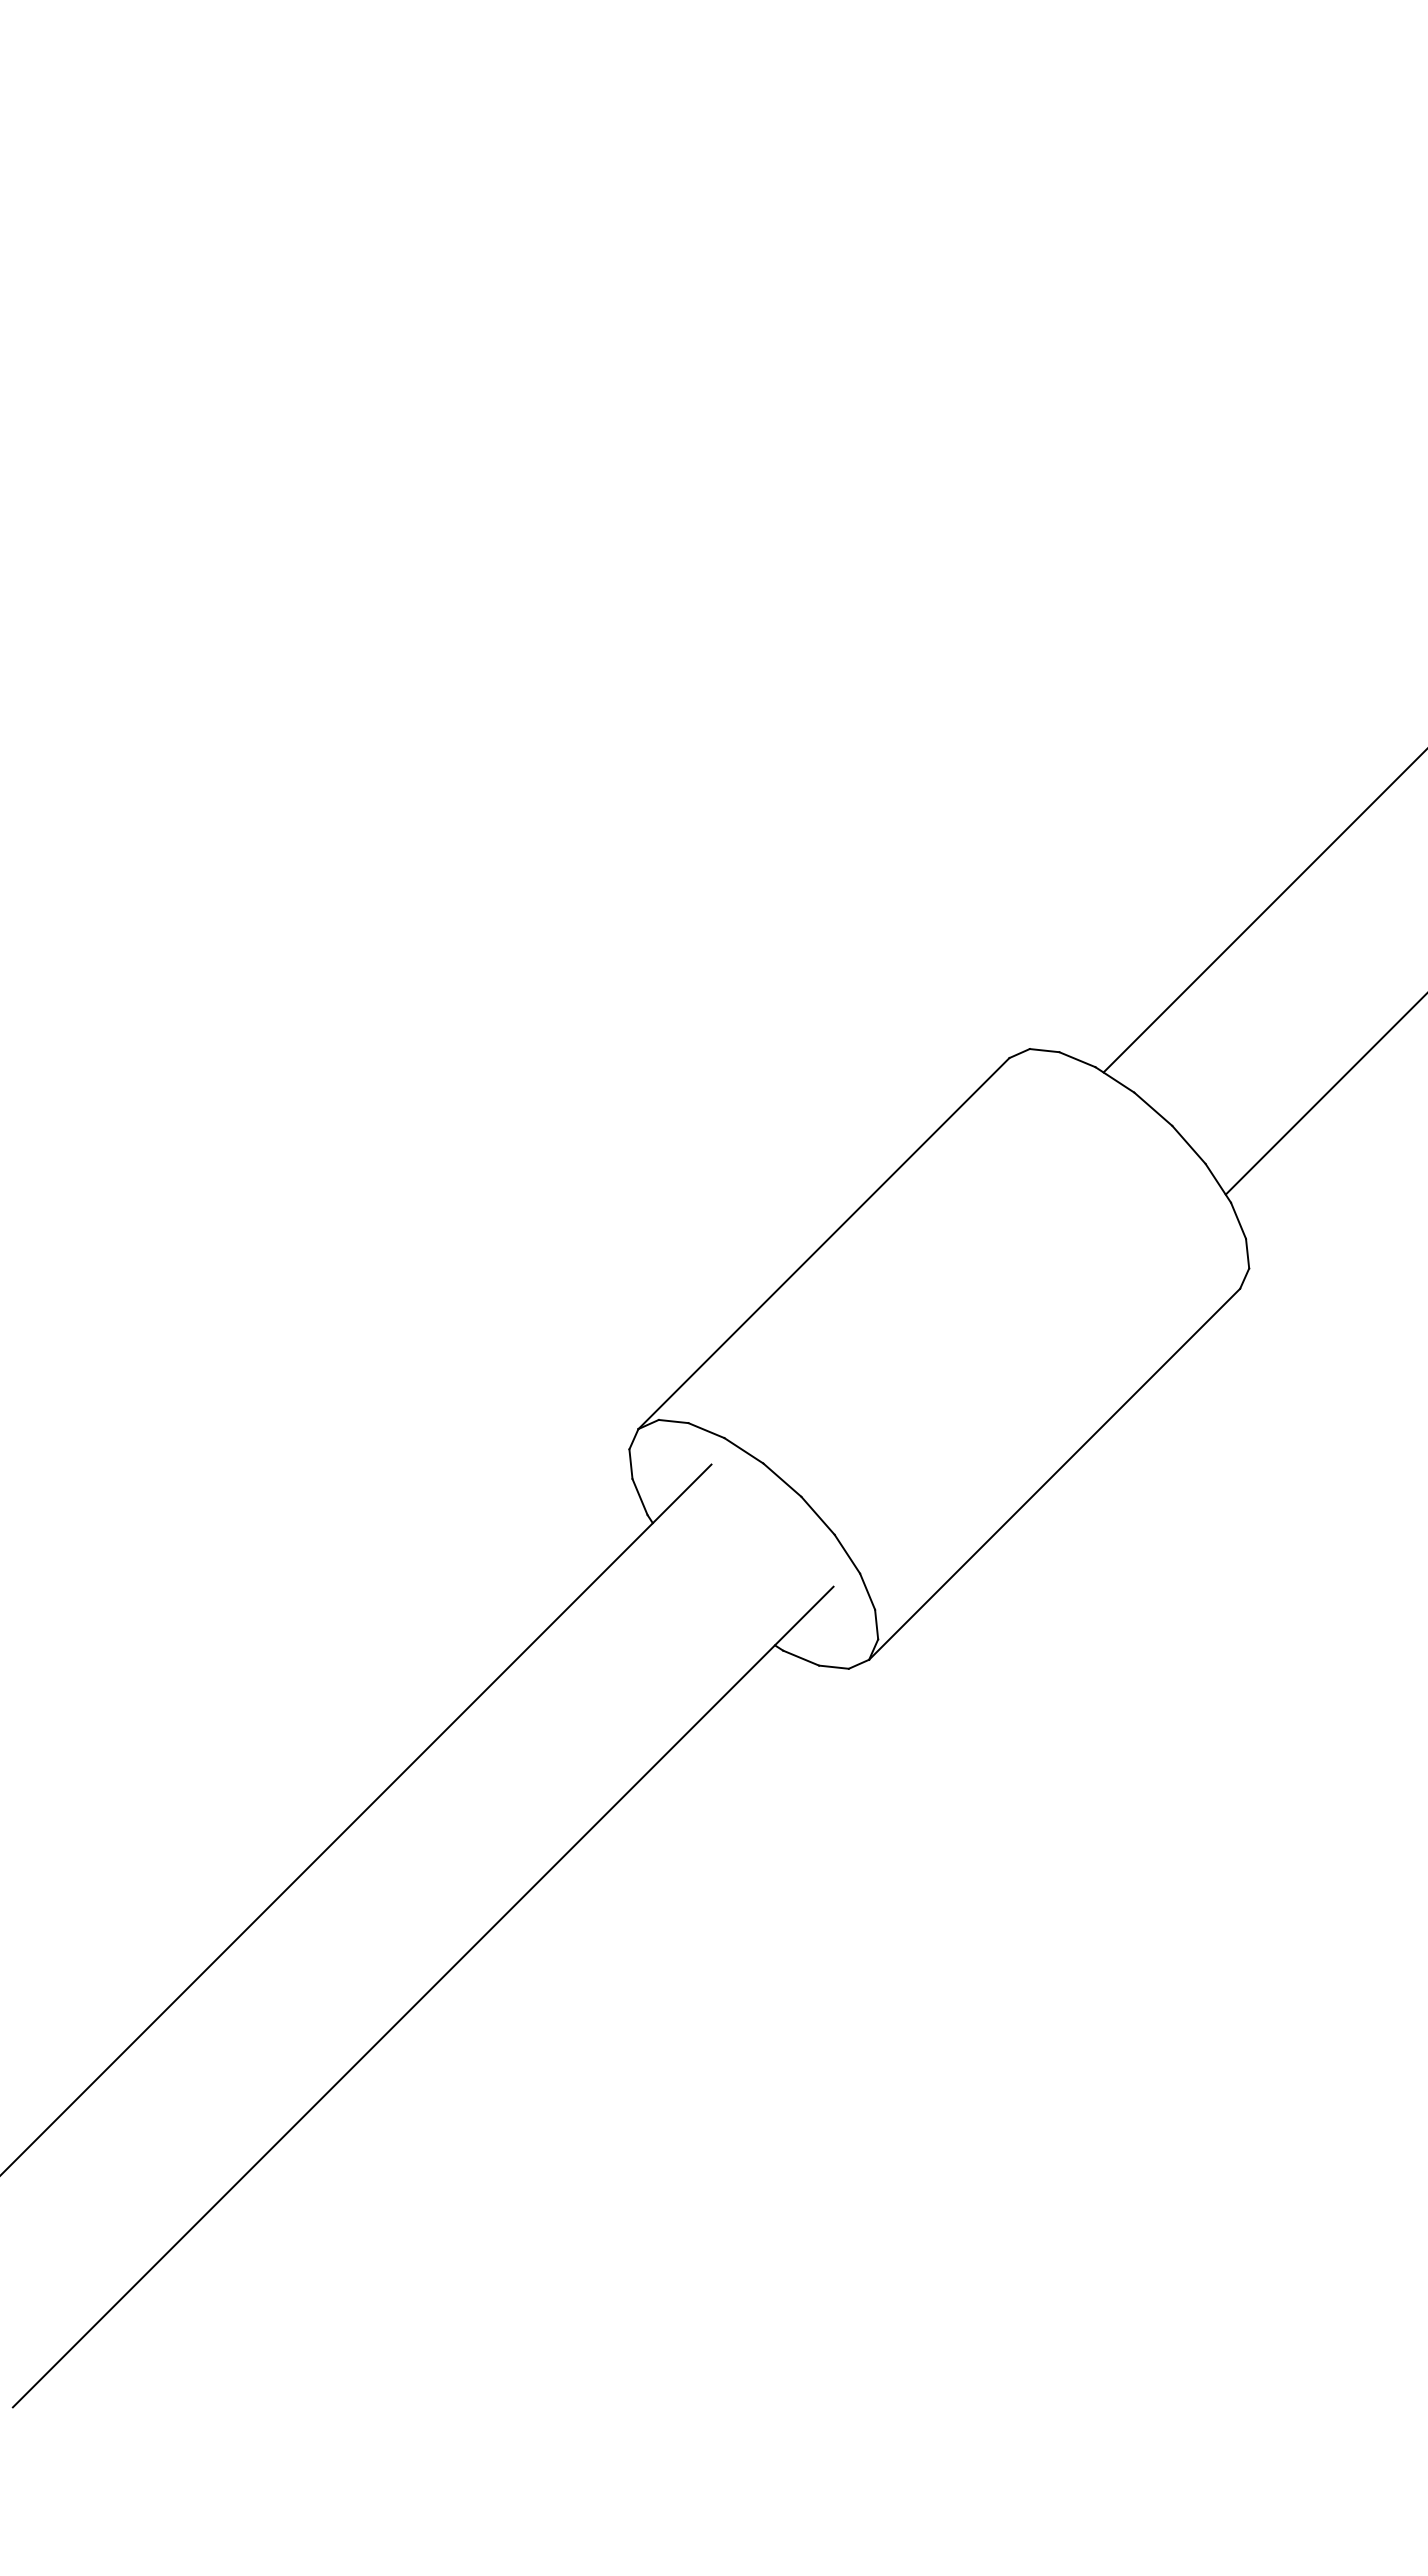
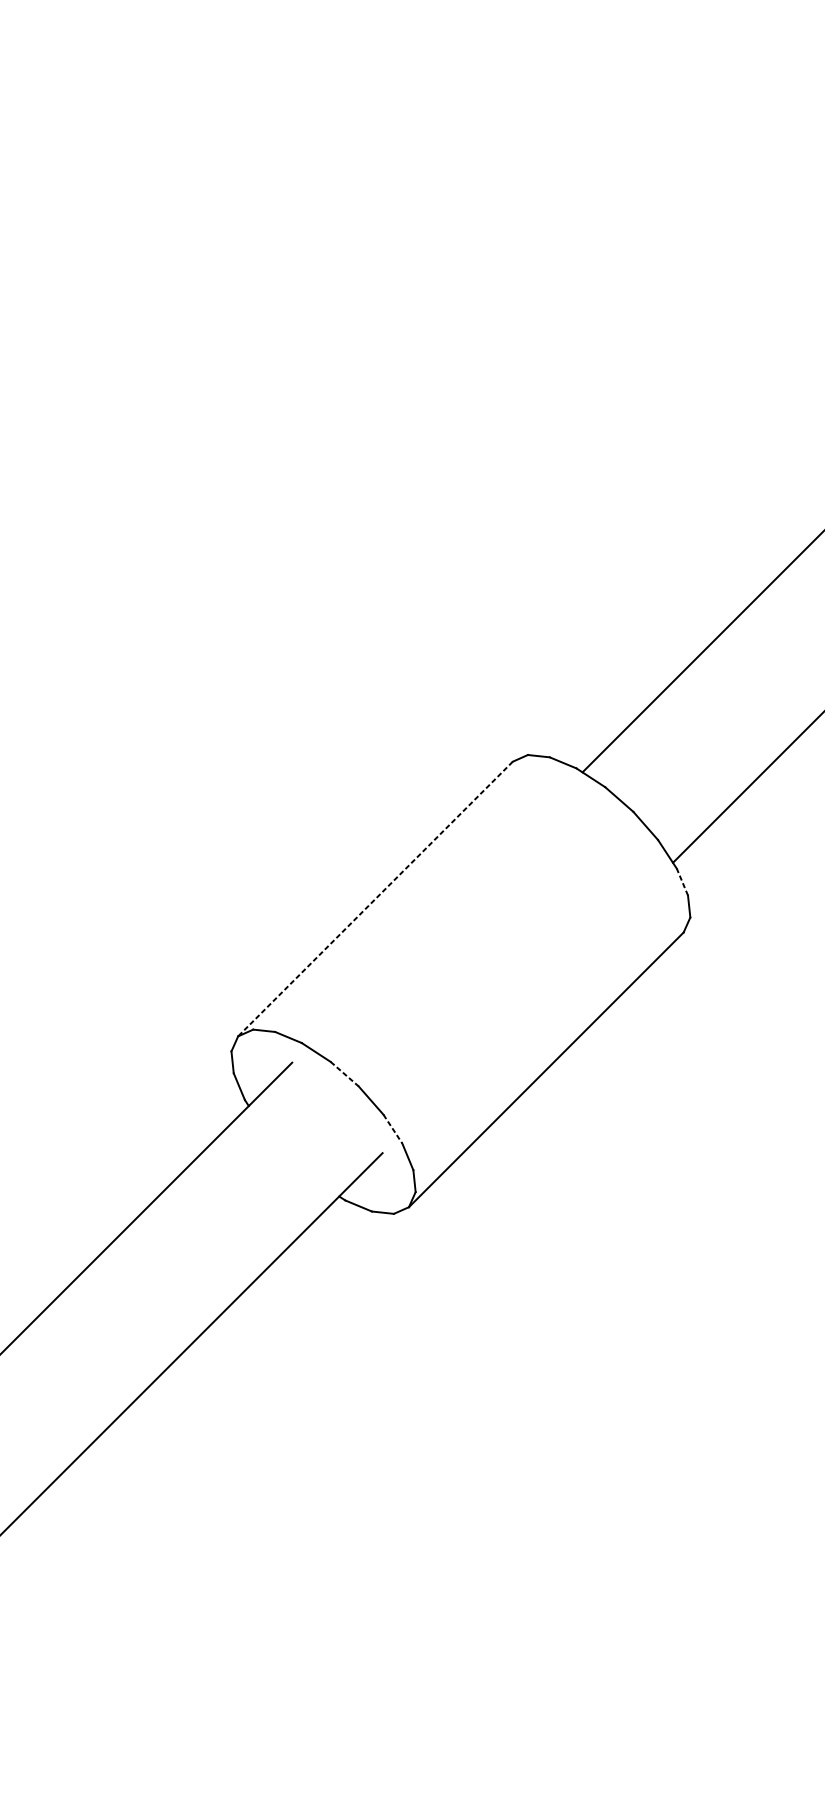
line: (1238, 1220) -> (682, 881), solid -> dashed
line: (823, 1243) -> (375, 898), solid -> dashed
line: (782, 1480) -> (344, 1074), solid -> dashed
line: (847, 1554) -> (392, 1129), solid -> dashed

